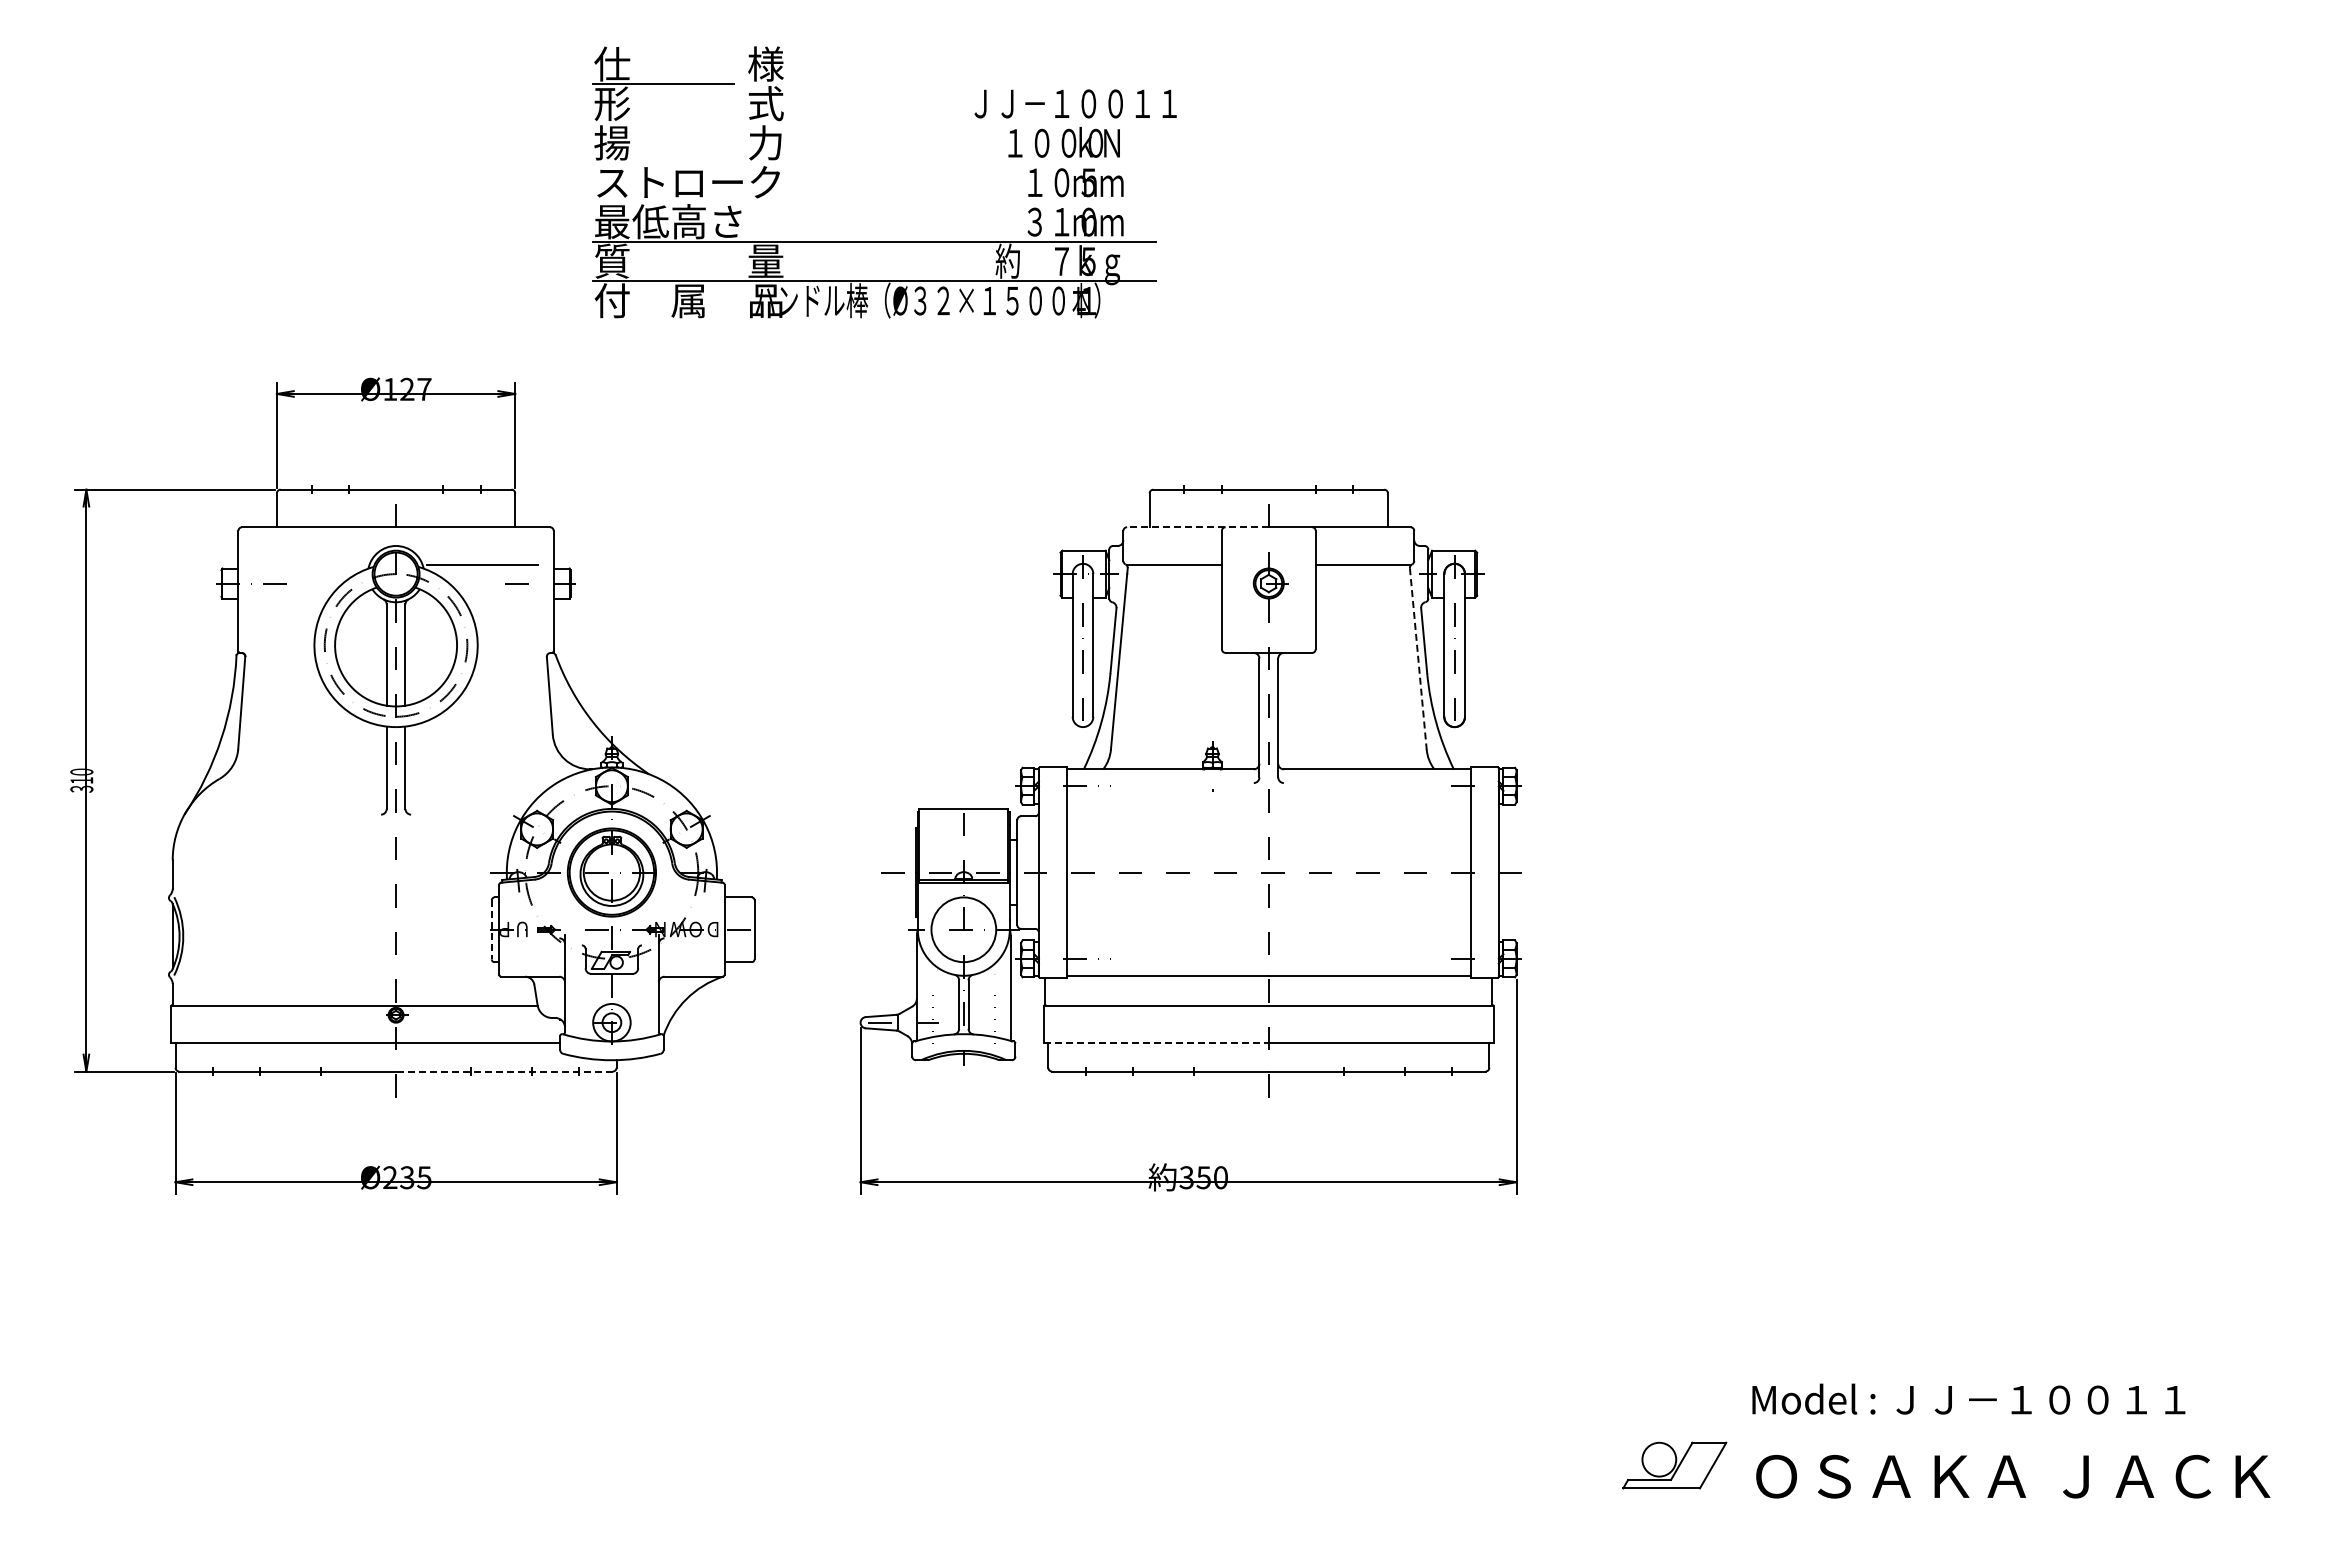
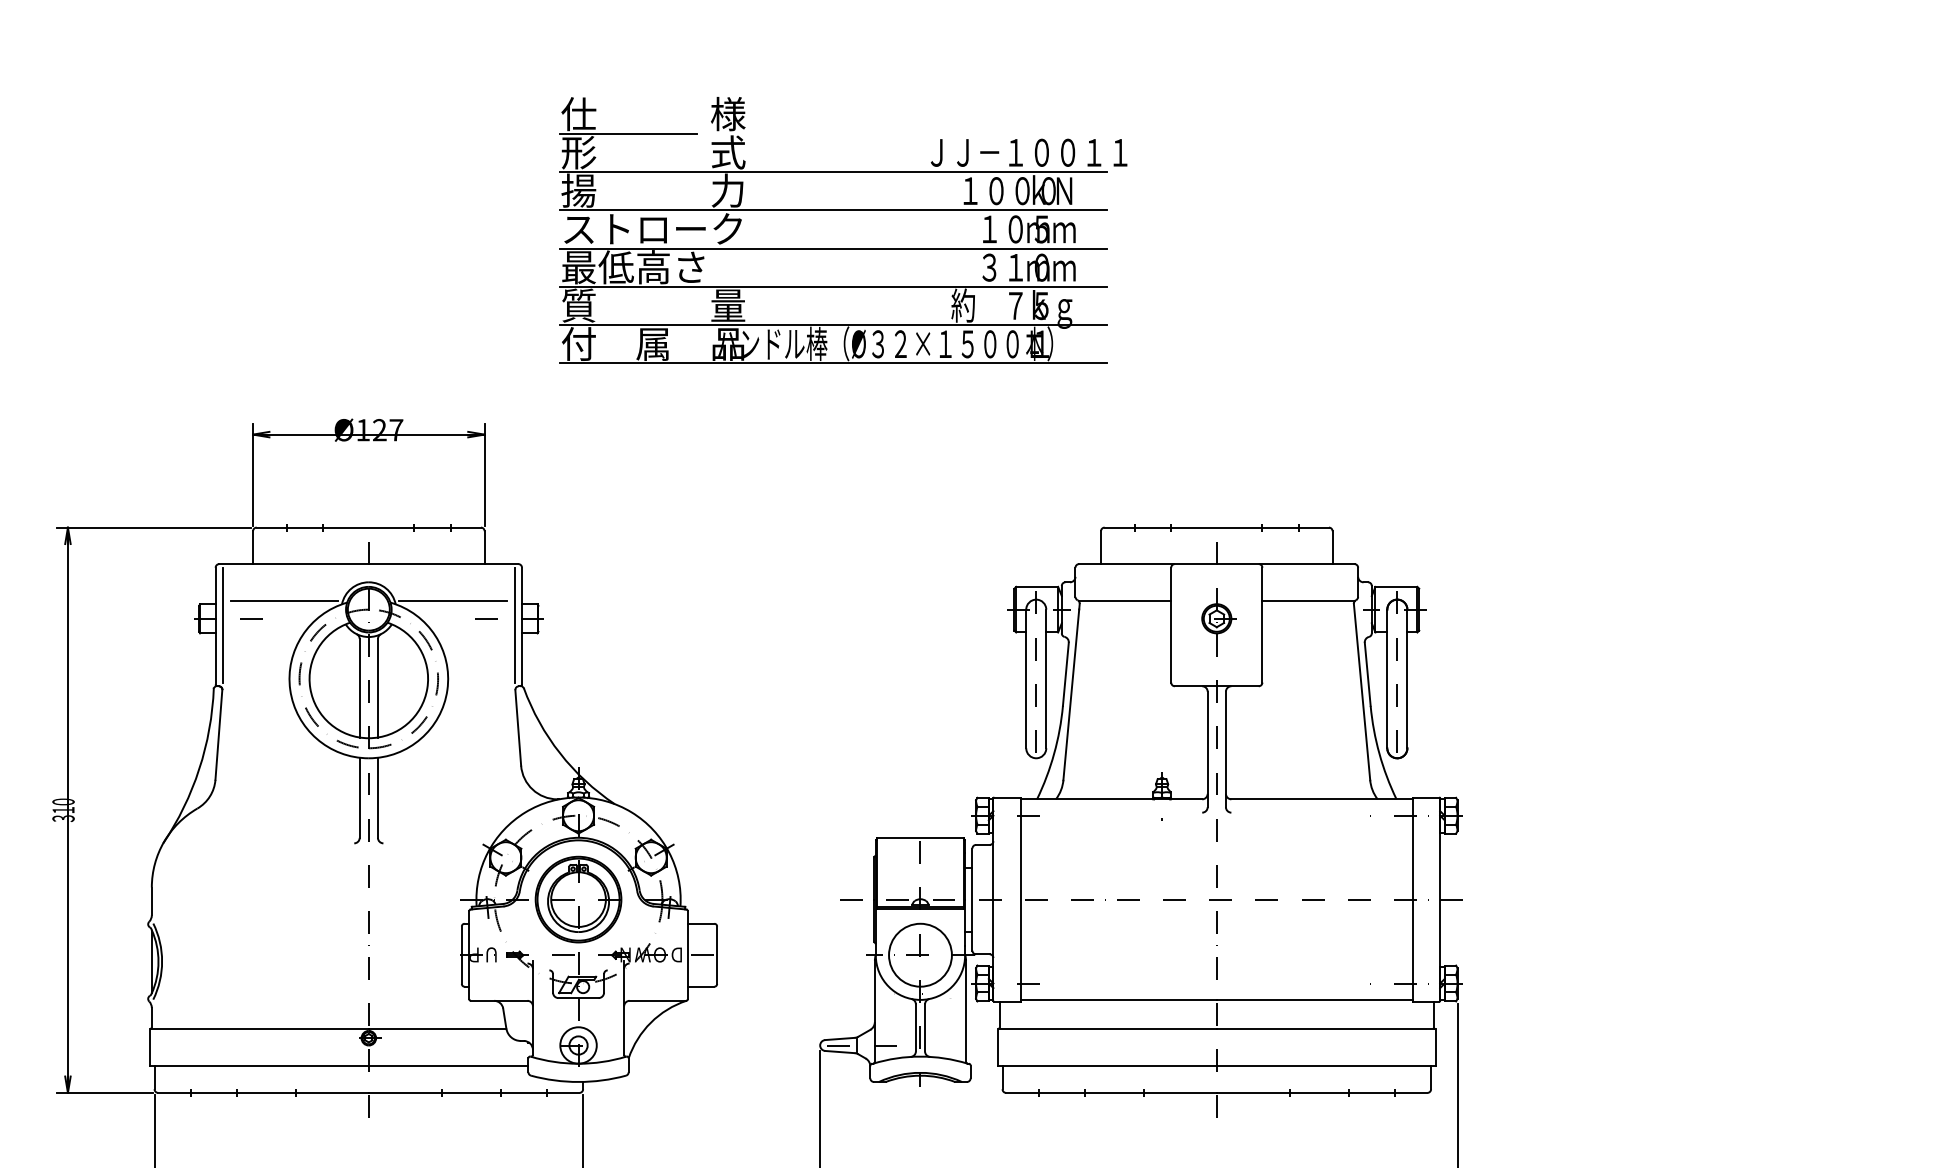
line: (874, 123) -> (833, 171), added
line: (874, 163) -> (833, 210), added
line: (874, 202) -> (833, 248), added
line: (874, 320) -> (833, 363), added
line: (1197, 527) -> (1147, 564), dashed -> solid
line: (308, 564) -> (283, 600), added
line: (245, 590) -> (222, 625), added
line: (546, 590) -> (514, 625), added
line: (1418, 659) -> (1362, 692), dashed -> solid
line: (491, 929) -> (461, 954), dashed -> solid
line: (1156, 1043) -> (1107, 1065), dashed -> solid
line: (503, 1071) -> (473, 1092), dashed -> solid

